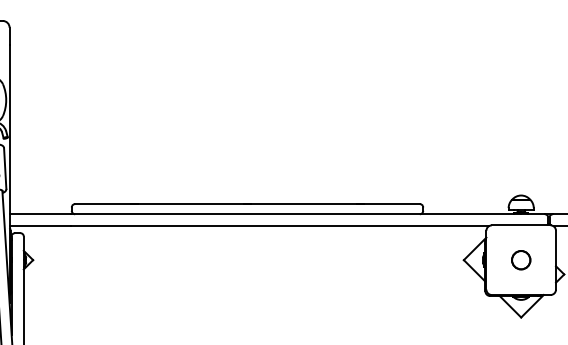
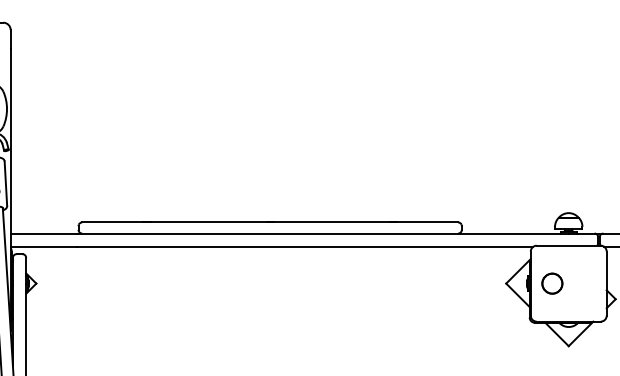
circle: (521, 260) -> (552, 283), moved

